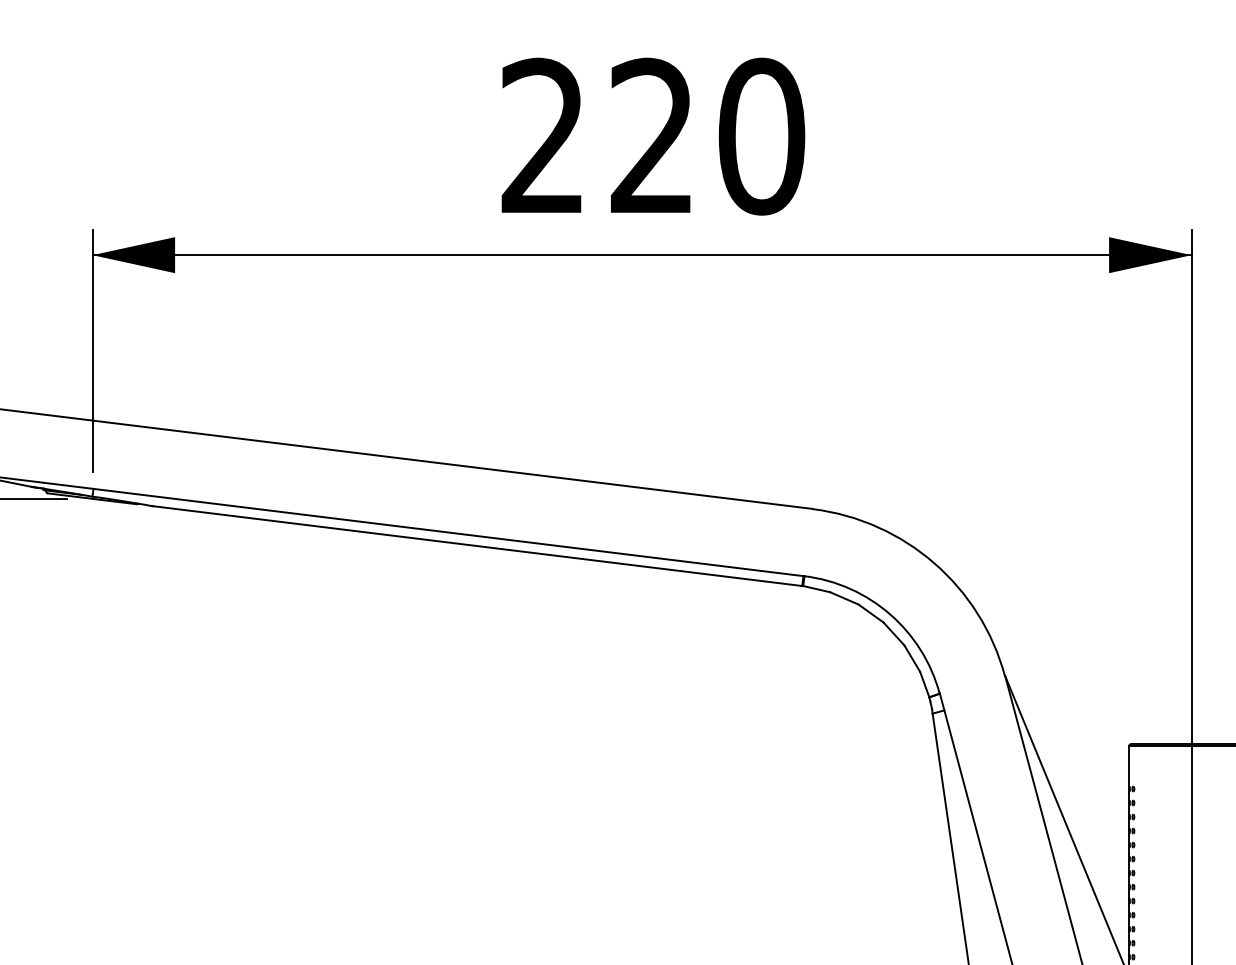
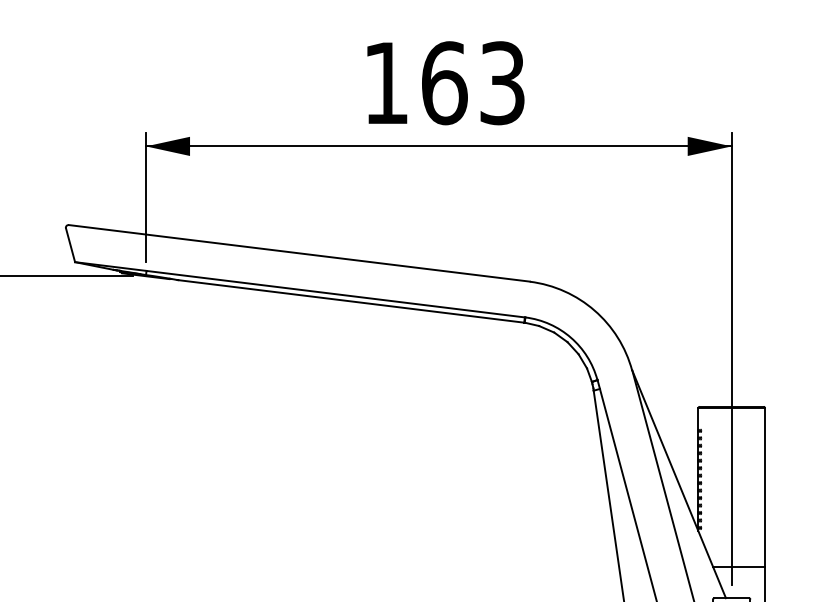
text: (652, 137) -> (444, 83), 220 -> 163

